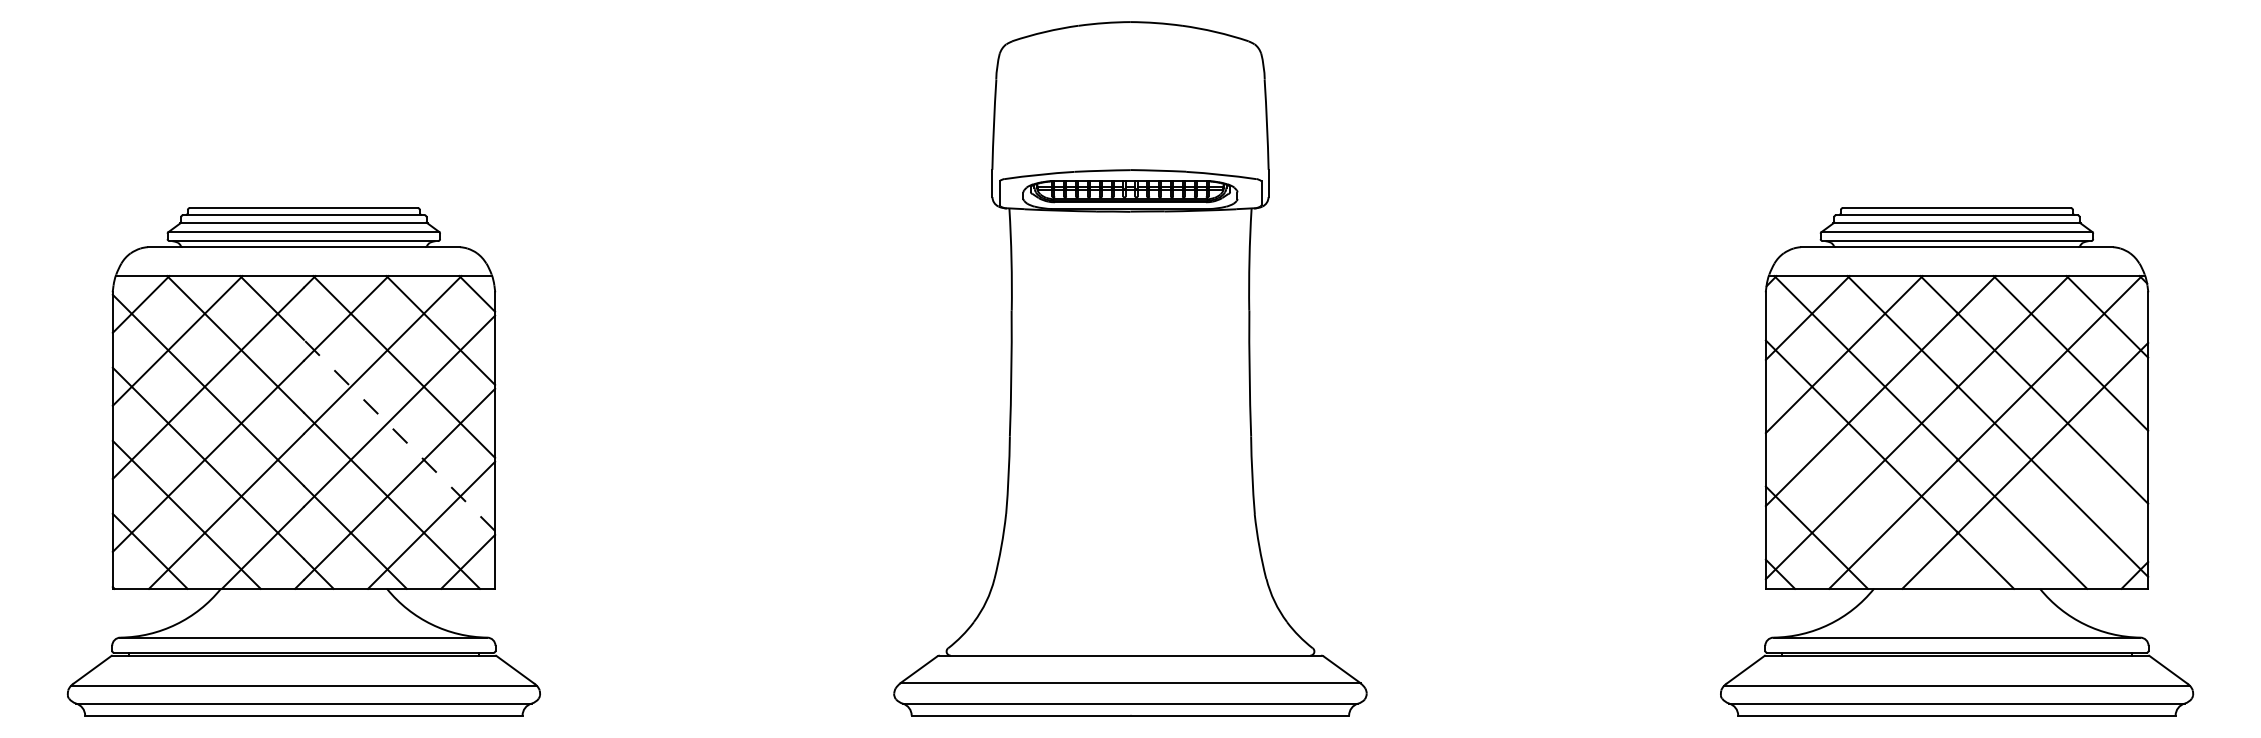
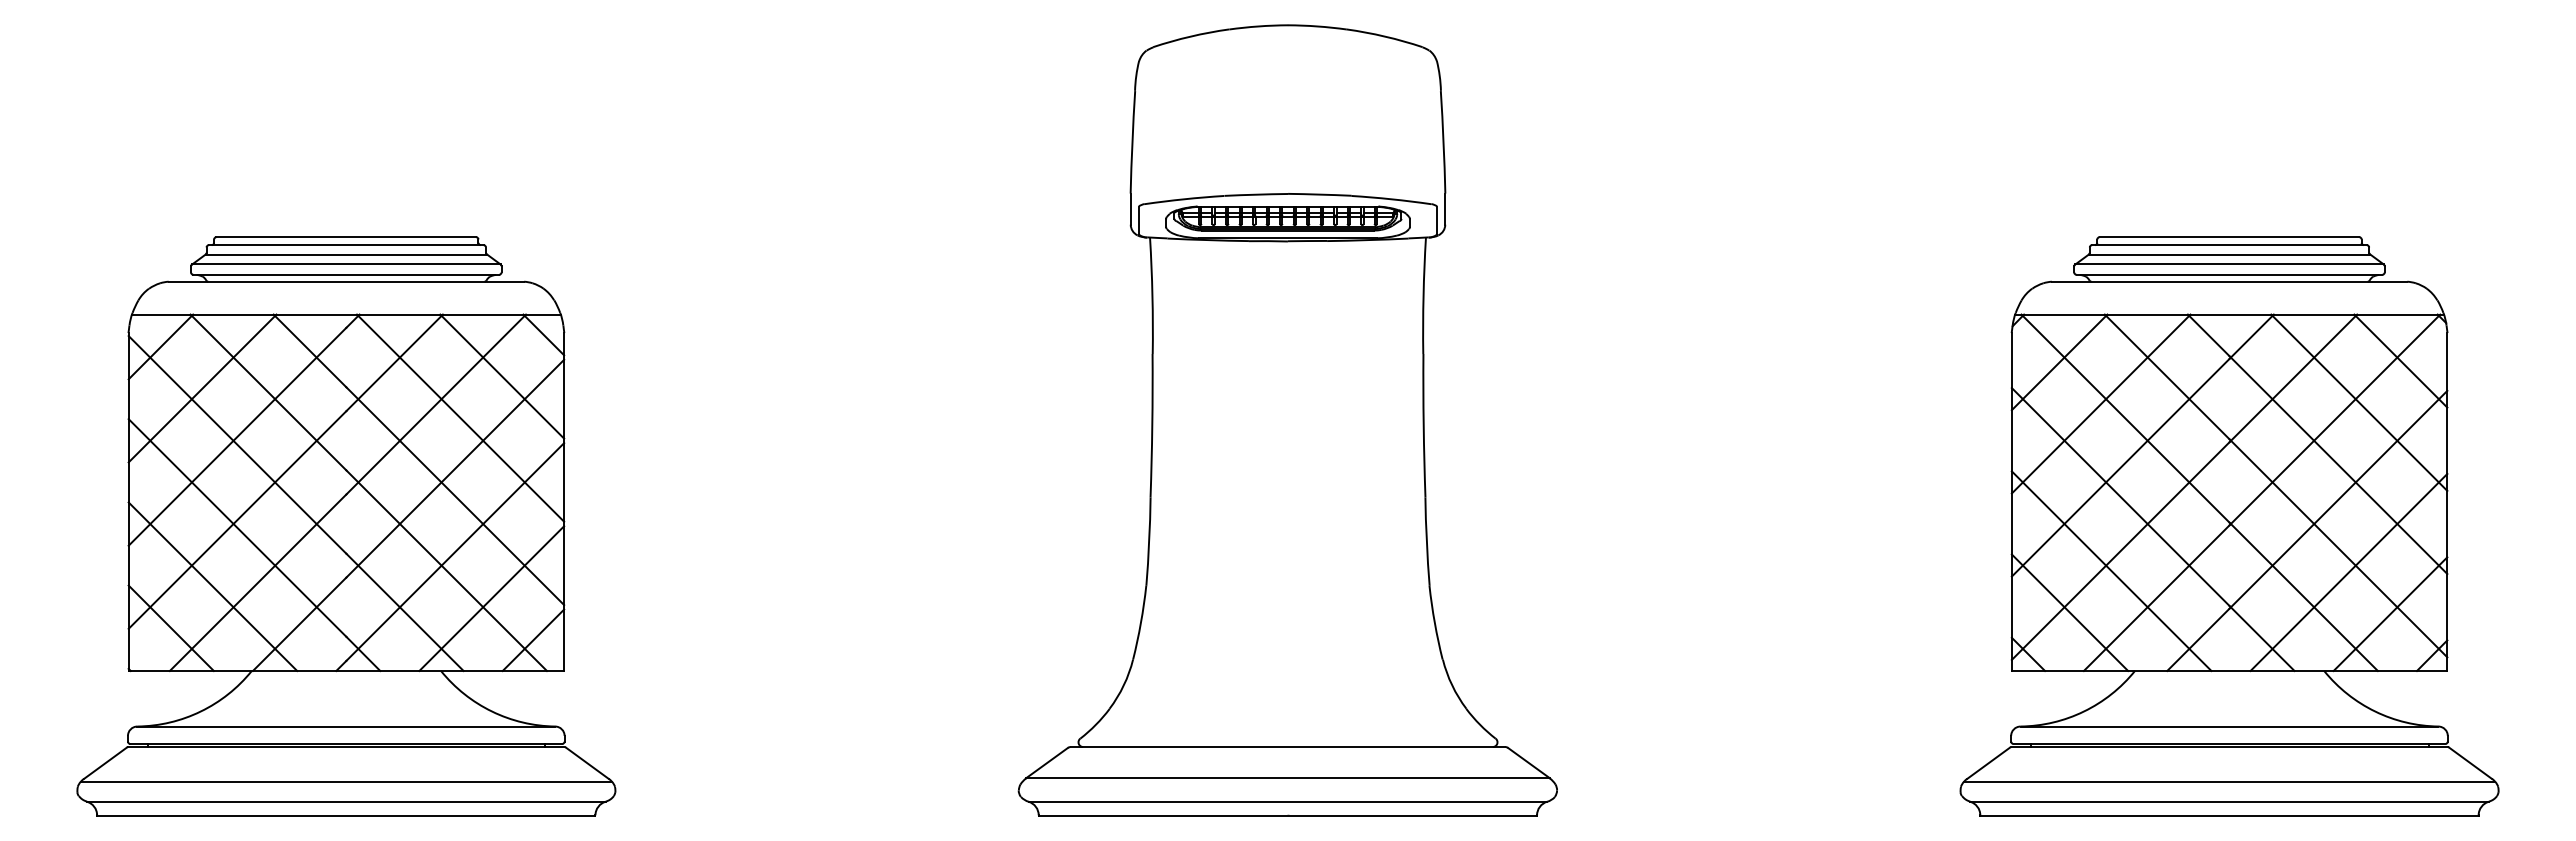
line: (399, 435) -> (455, 496), dashed -> solid
line: (1853, 500) -> (2111, 570), added
line: (2061, 501) -> (2348, 571), added
line: (2098, 538) -> (2390, 613), added

